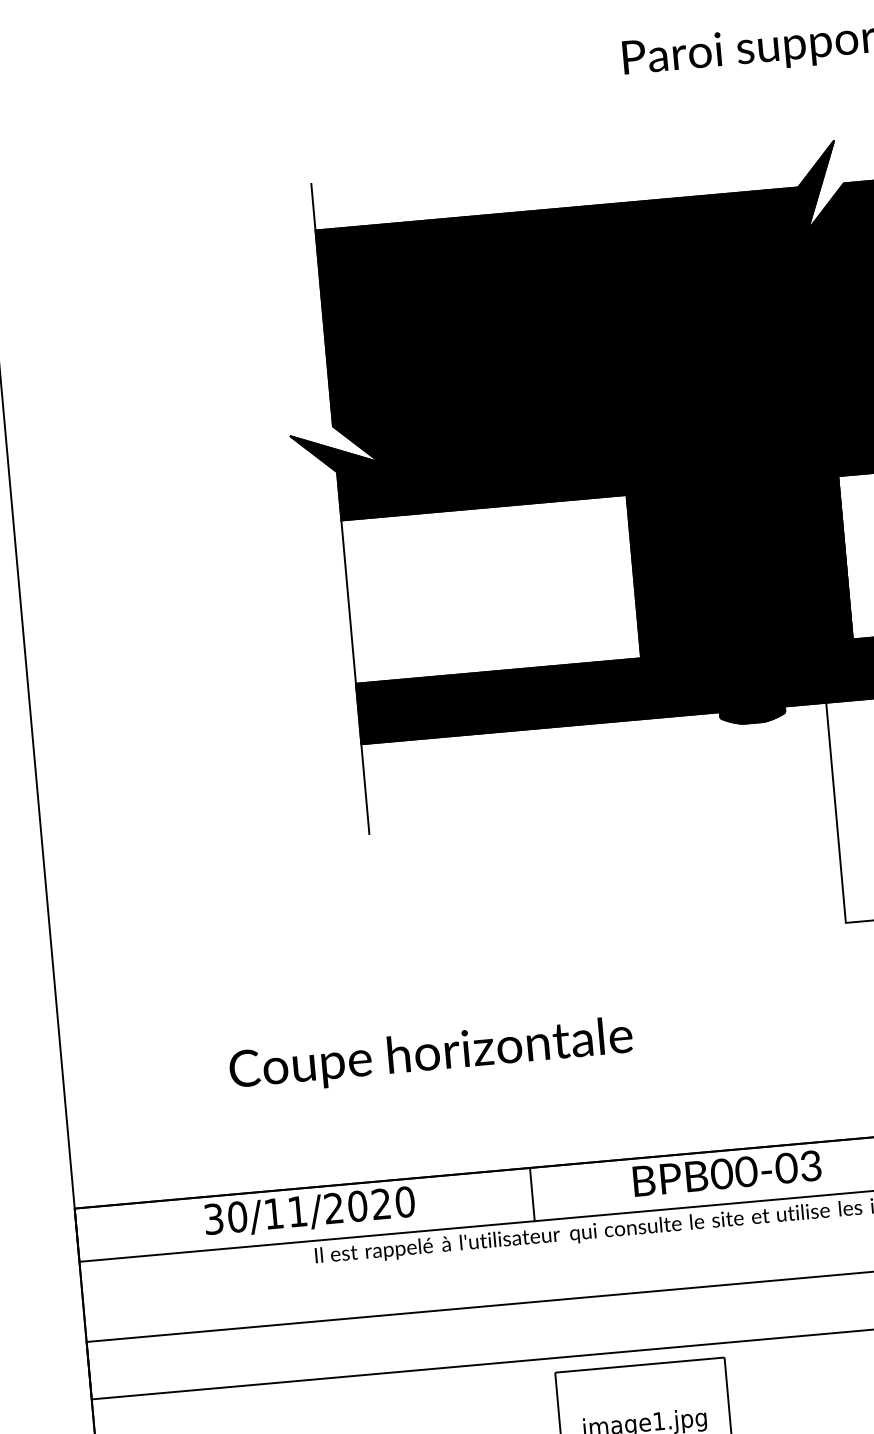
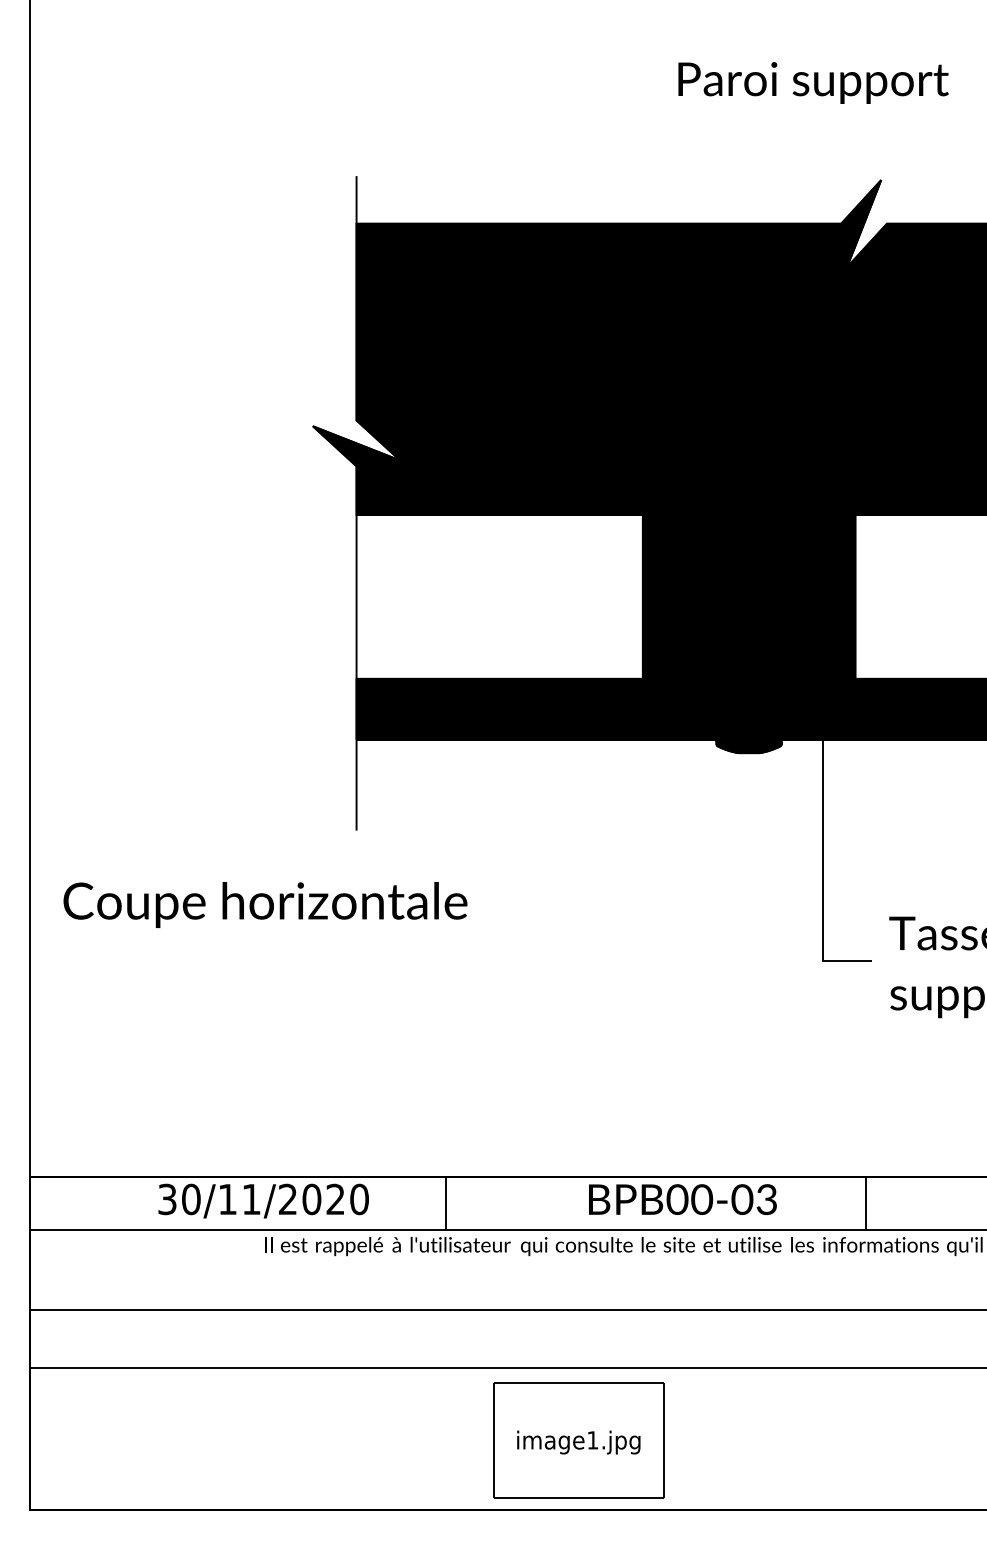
text: (431, 1055) -> (265, 904), moved
line: (531, 1193) -> (445, 1202), moved

